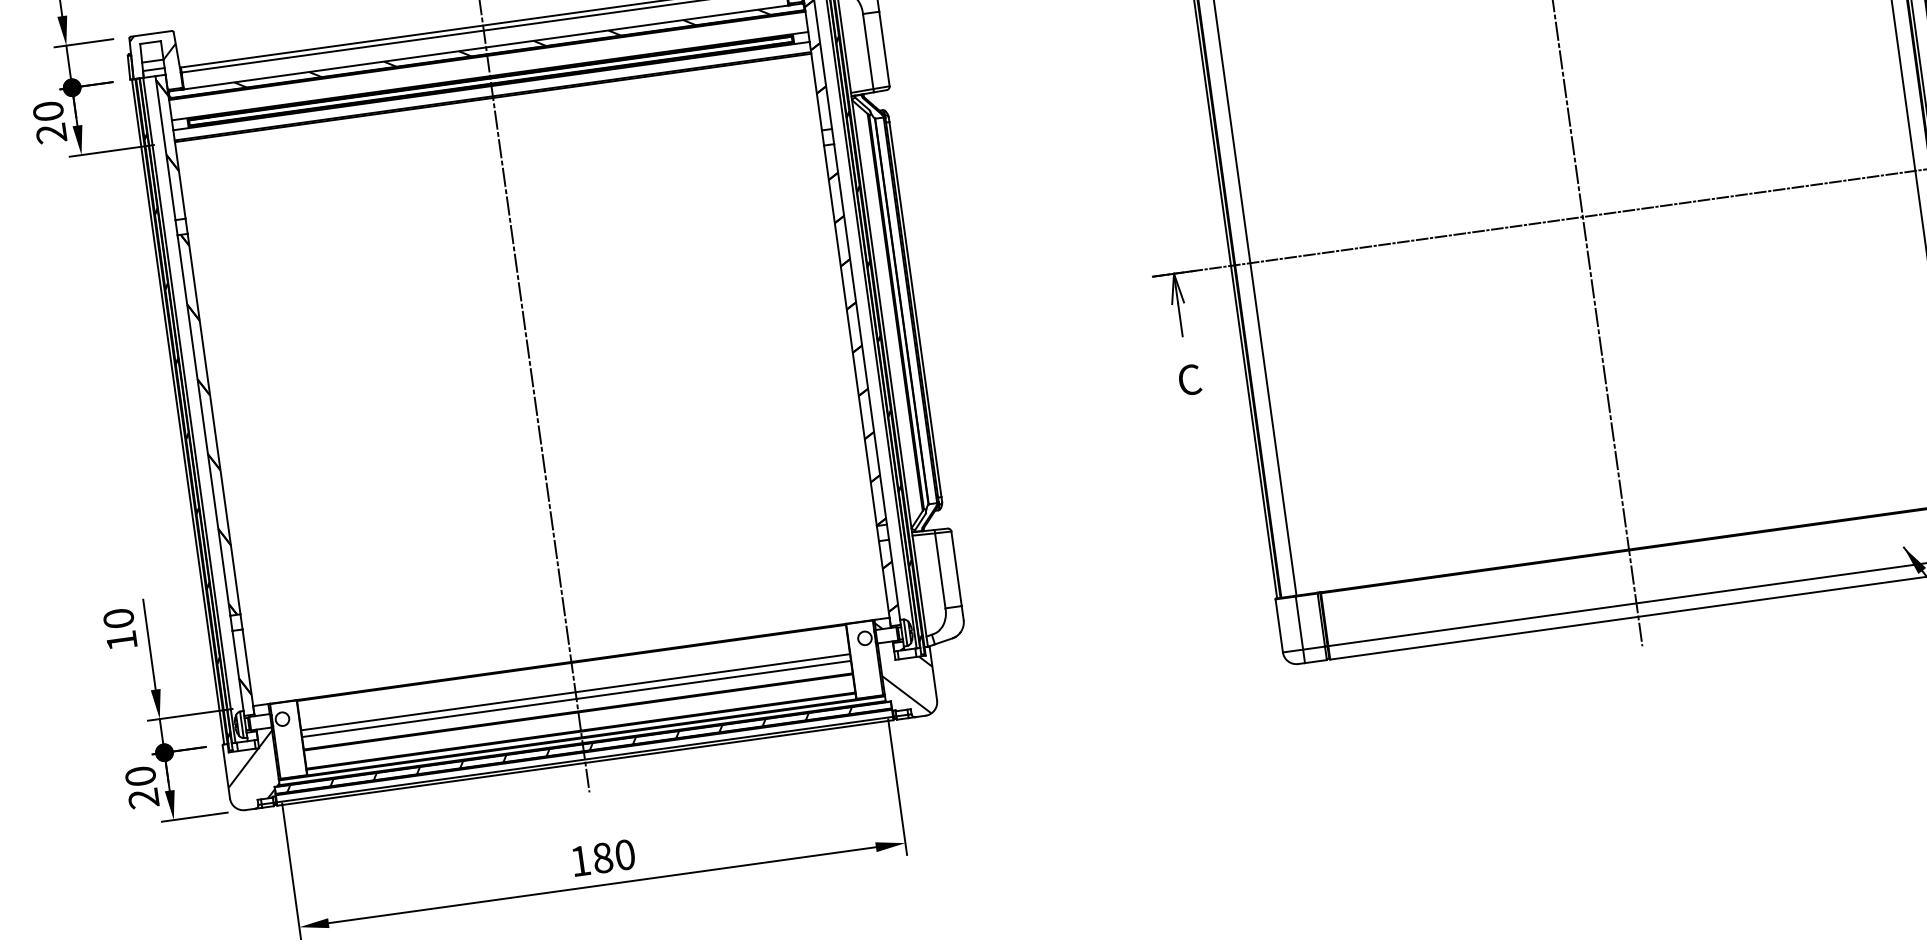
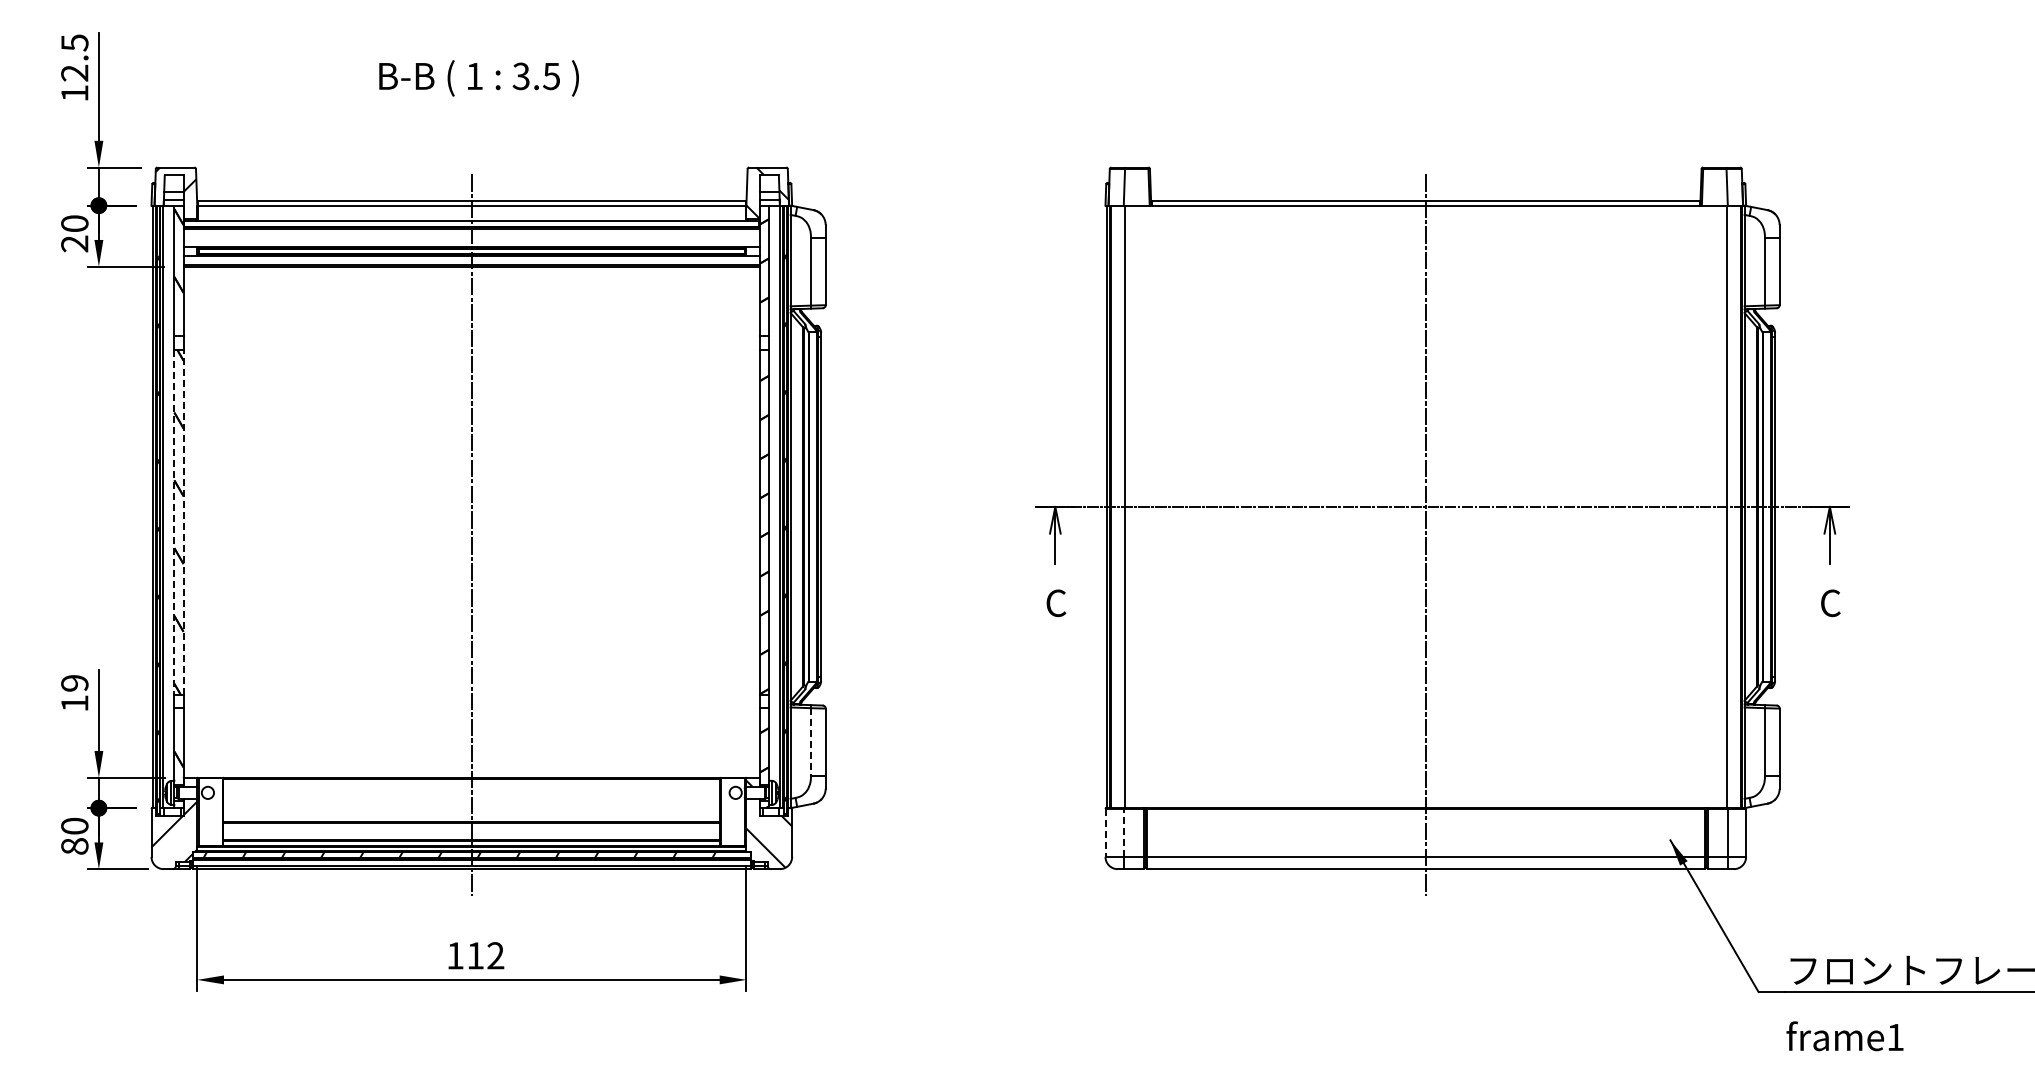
hatch: (469, 52) -> (456, 223), removed
line: (213, 423) -> (183, 521), solid -> dashed
line: (204, 425) -> (174, 522), solid -> dashed
line: (939, 571) -> (810, 742), solid -> dashed
text: (118, 618) -> (74, 683), 10 -> 19
line: (1299, 622) -> (1123, 832), solid -> dashed
line: (1279, 626) -> (1105, 833), solid -> dashed
line: (575, 692) -> (471, 805), removed
line: (576, 699) -> (471, 811), removed
text: (143, 798) -> (74, 846), 20 -> 80
text: (613, 856) -> (485, 955), 180 -> 112

